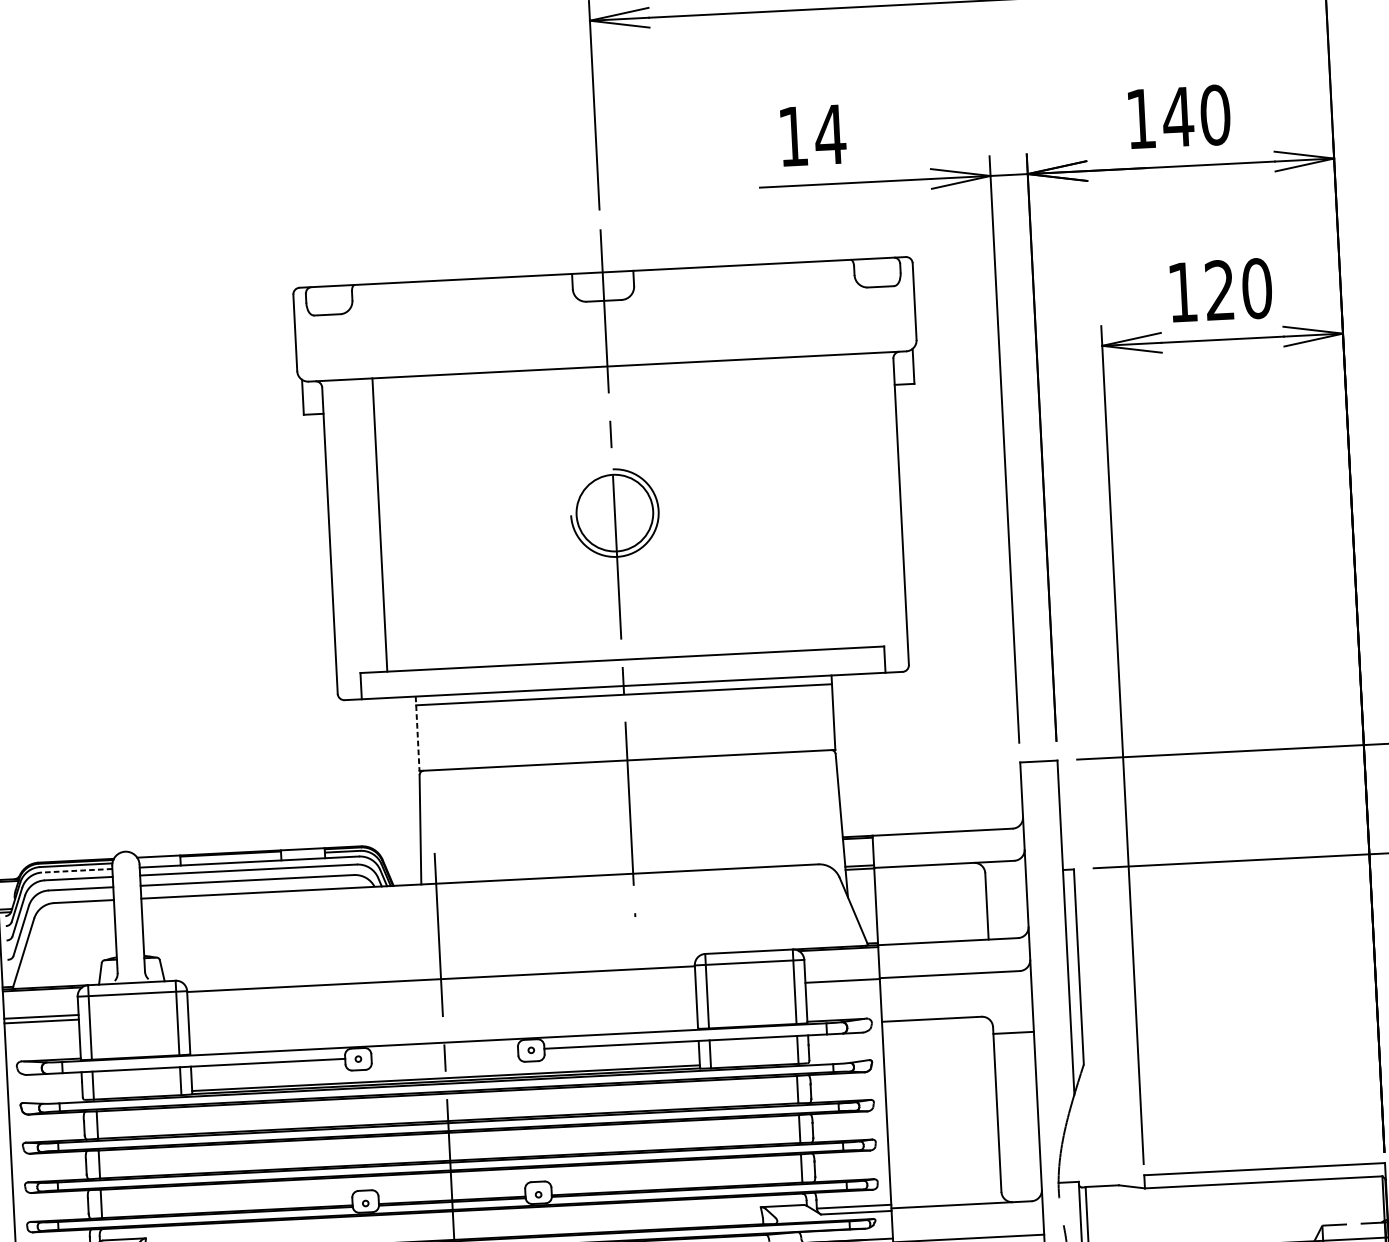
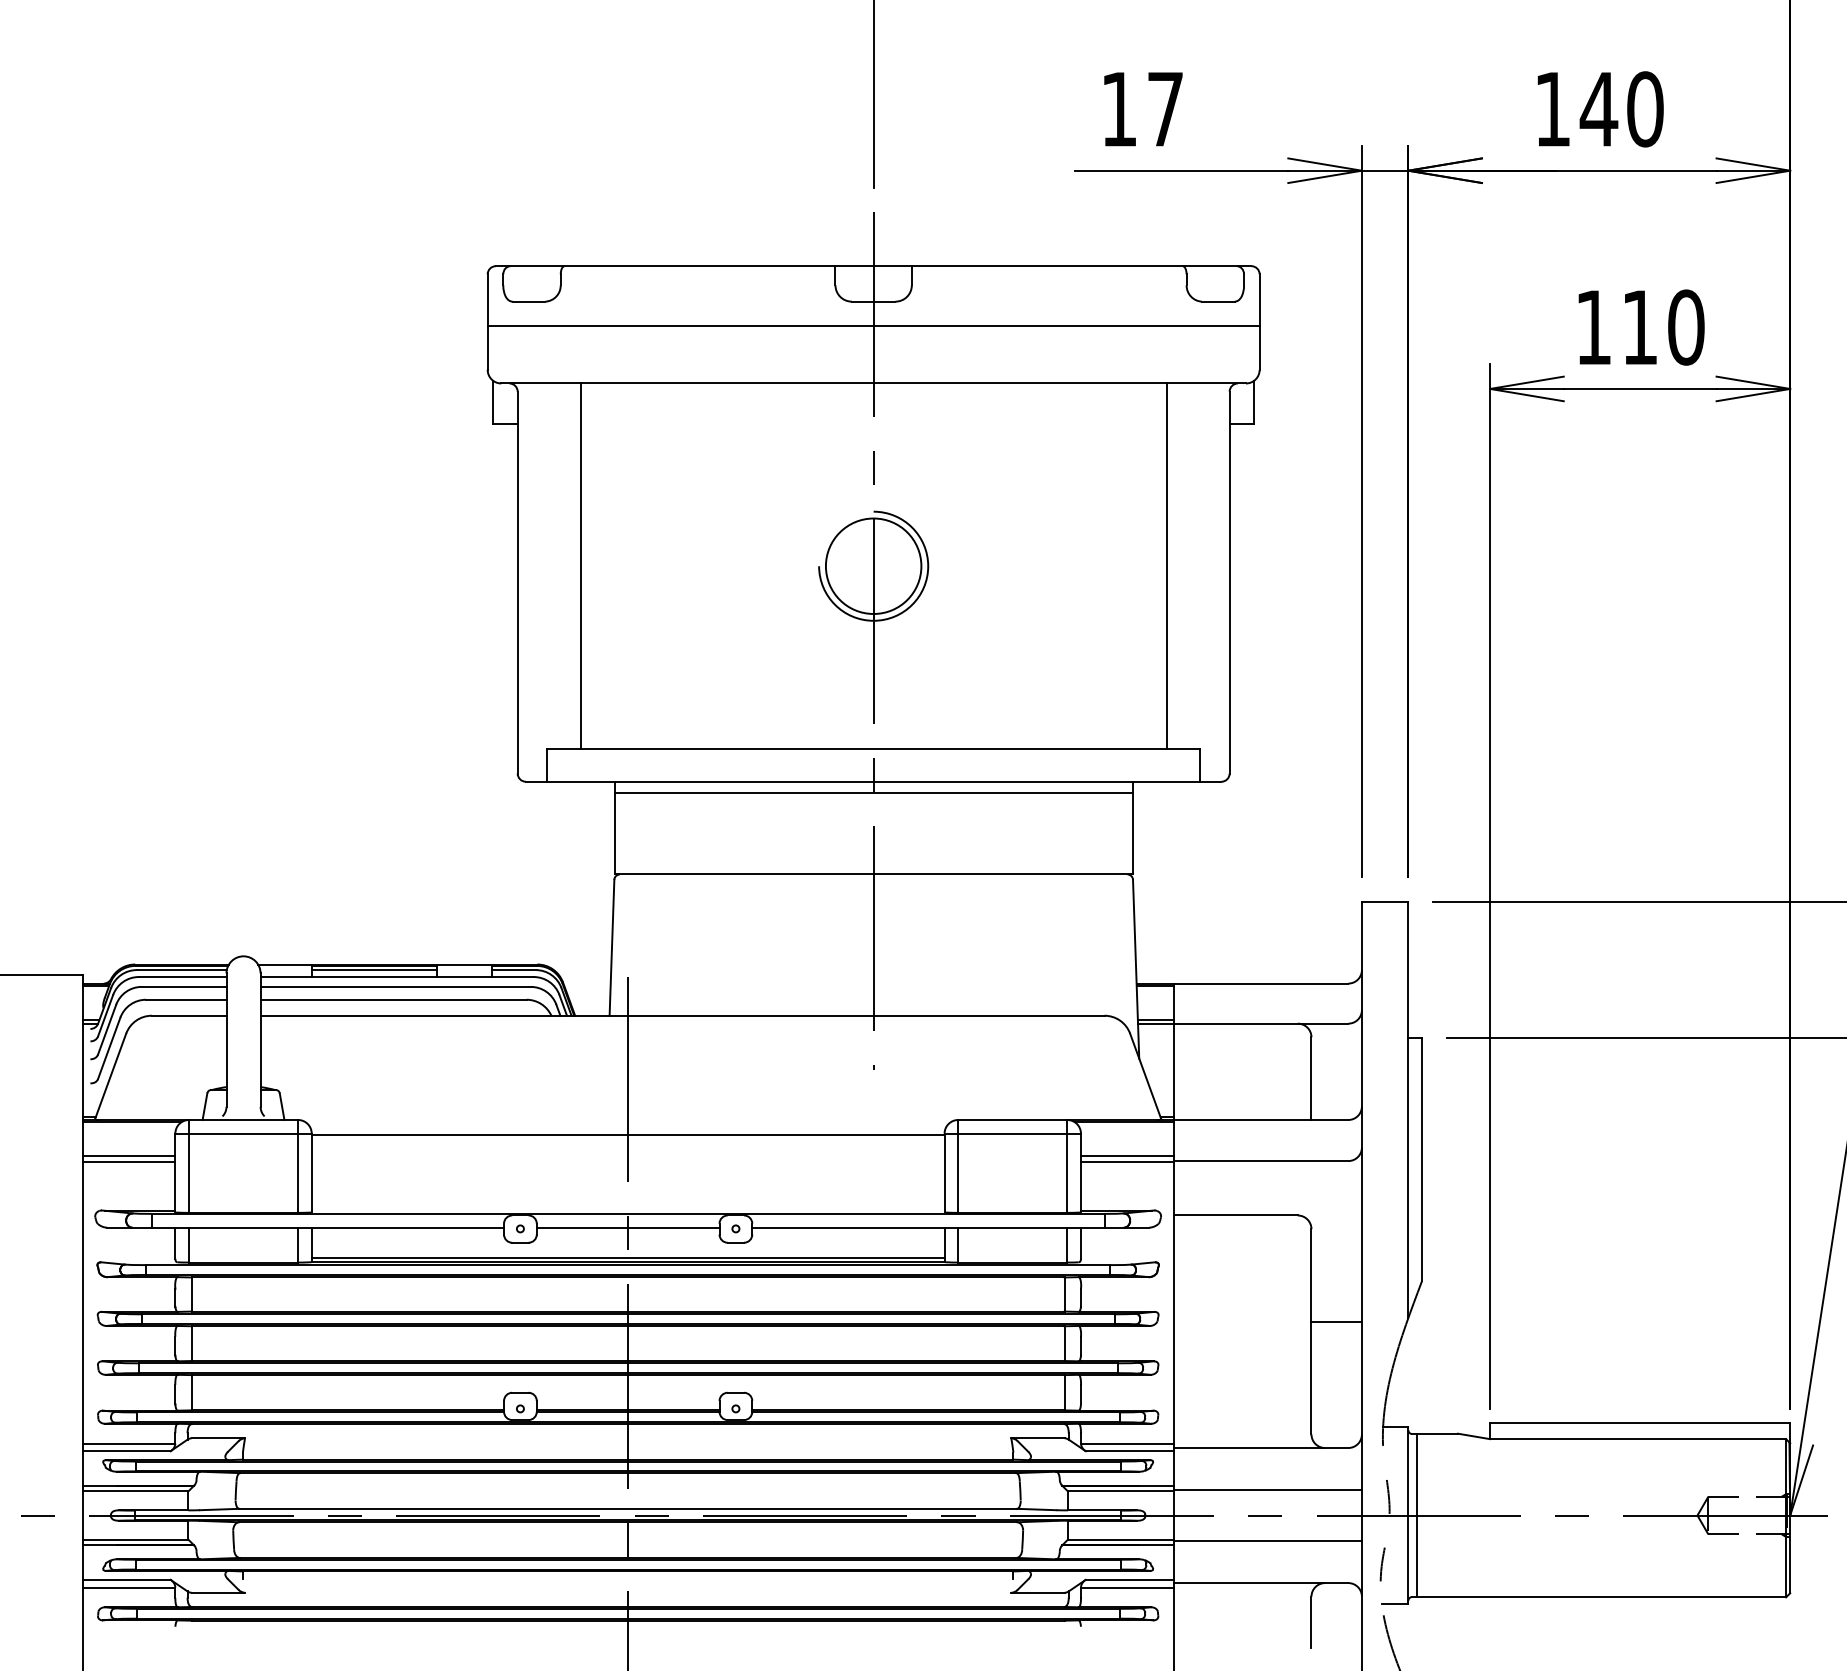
text: (830, 134) -> (1165, 109), 14 -> 17
text: (1219, 289) -> (1639, 326), 120 -> 110
line: (605, 320) -> (873, 326), added
line: (849, 501) -> (1166, 566), added
line: (417, 734) -> (614, 828), dashed -> solid
line: (230, 857) -> (374, 970), added
line: (77, 871) -> (182, 977), dashed -> solid
line: (841, 976) -> (1126, 1156), added
line: (1013, 1032) -> (1336, 1321), moved
line: (444, 1053) -> (627, 1227), added

